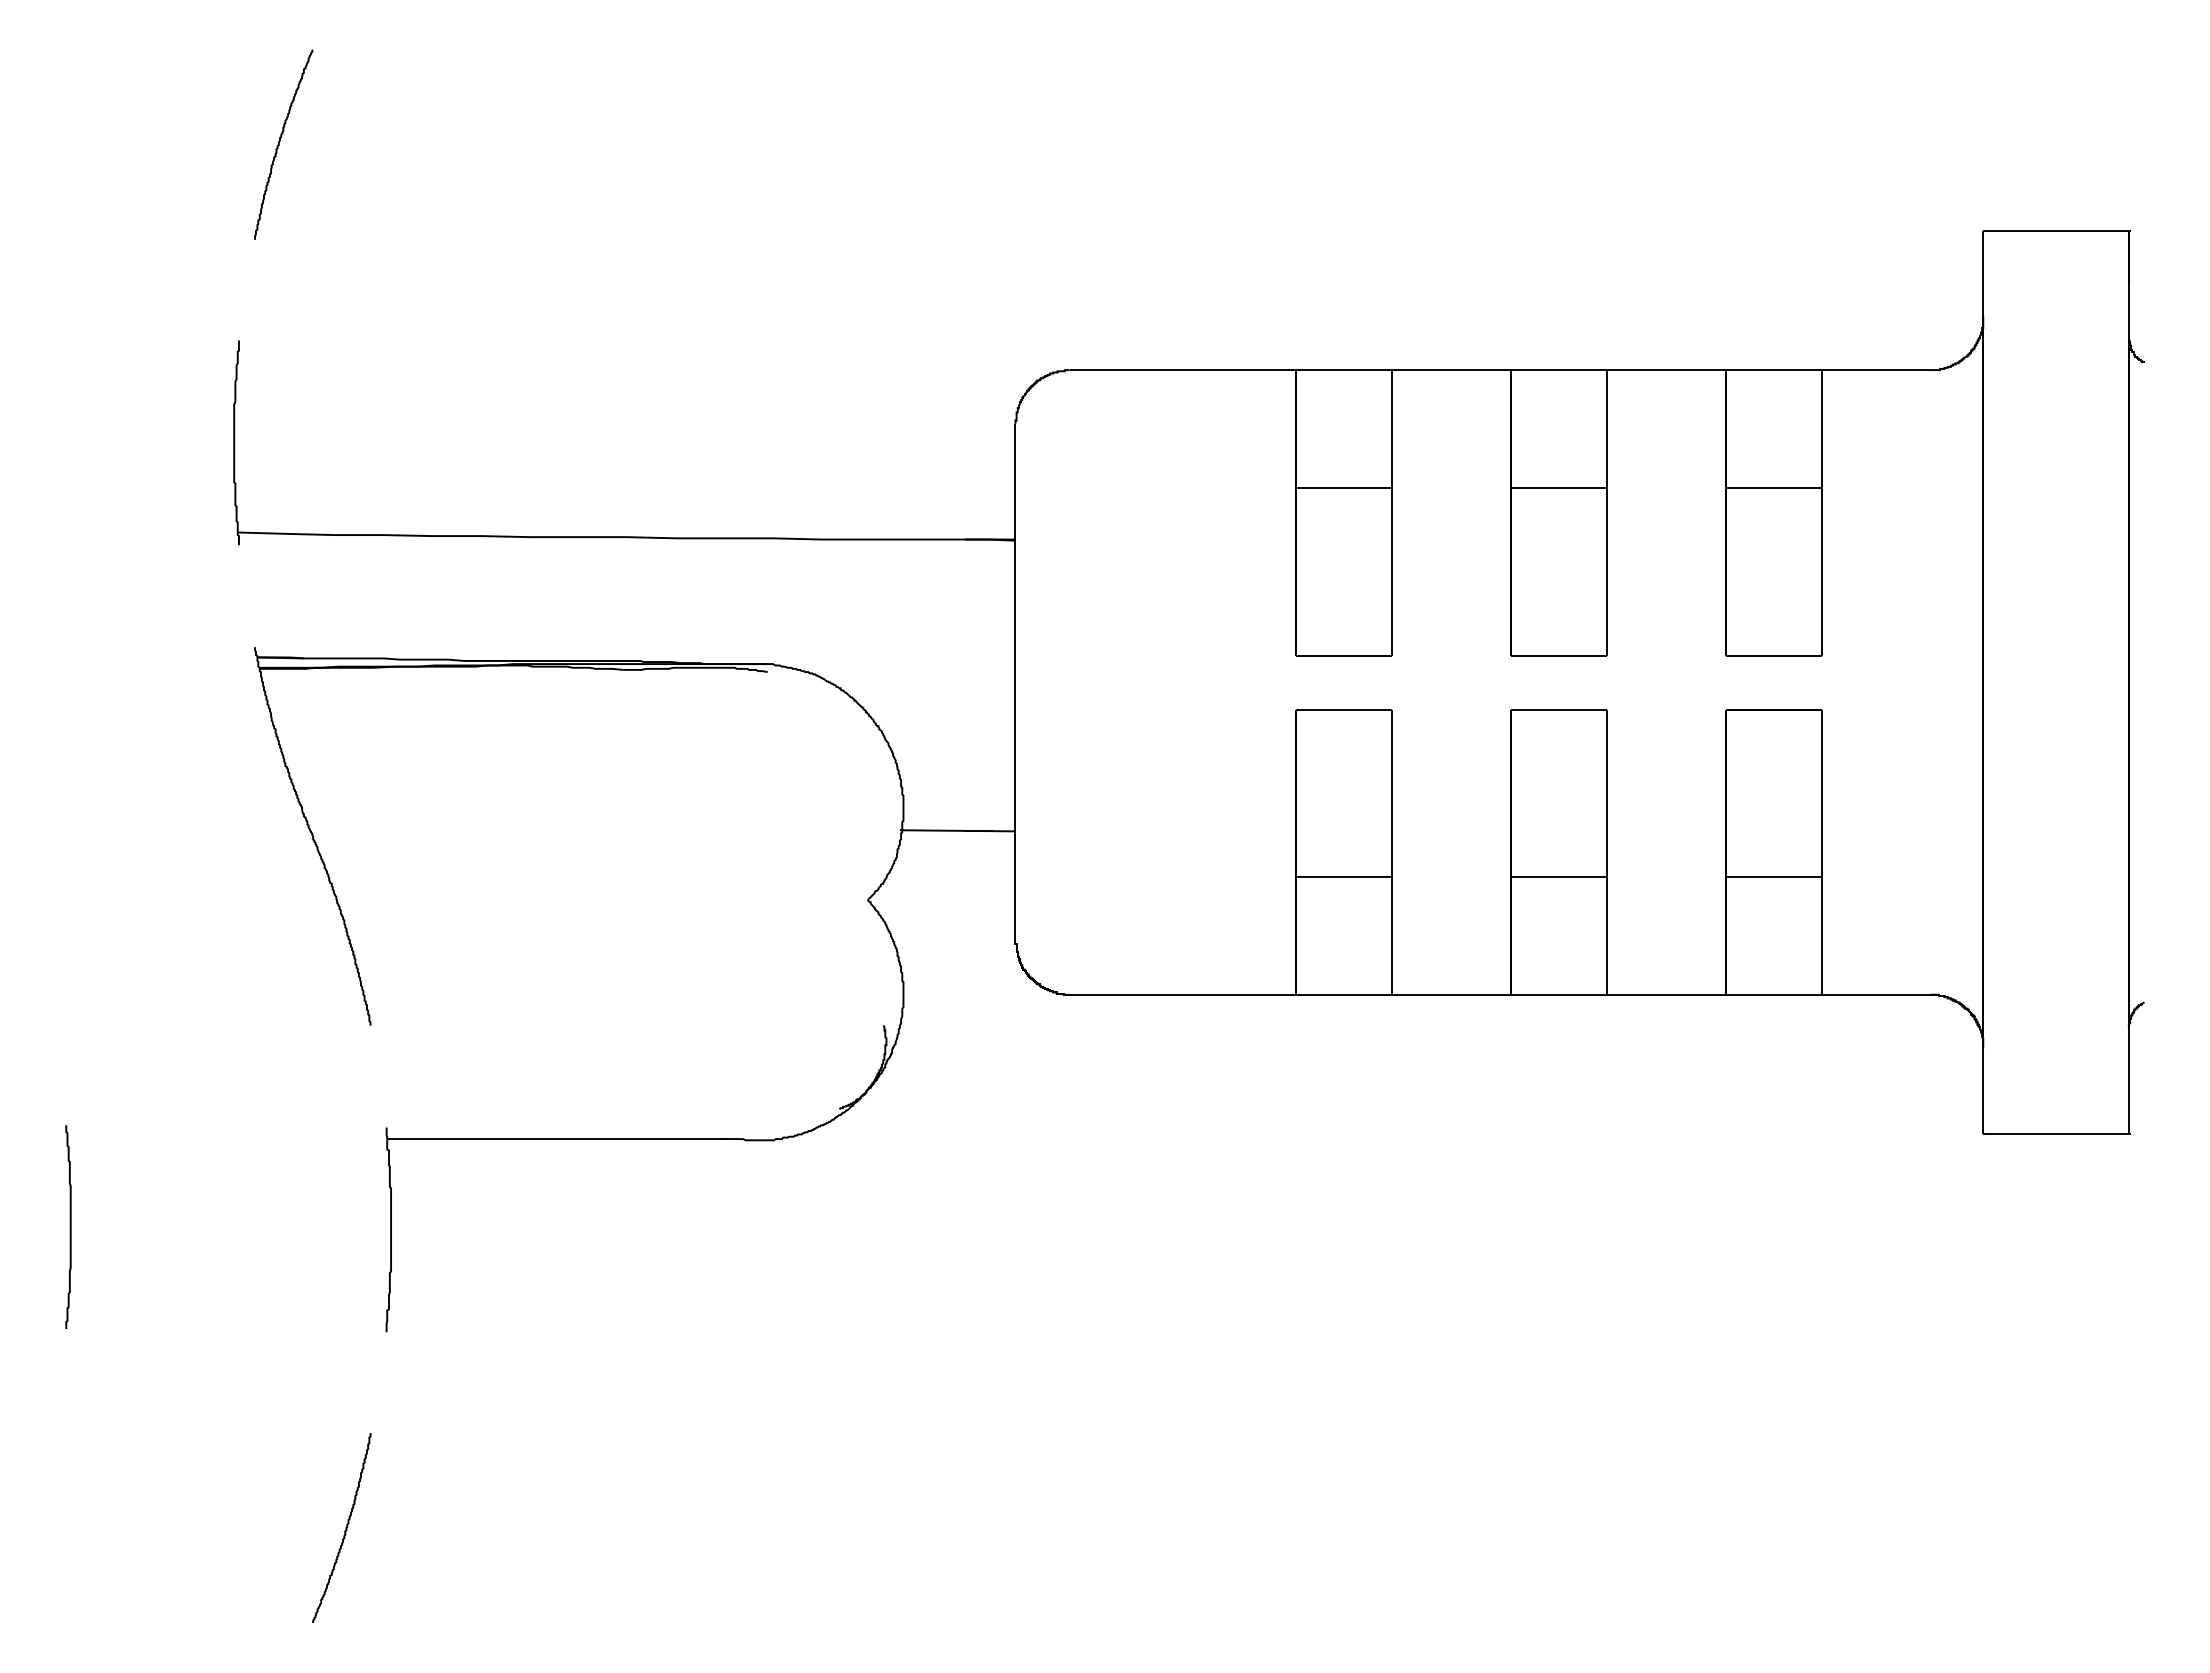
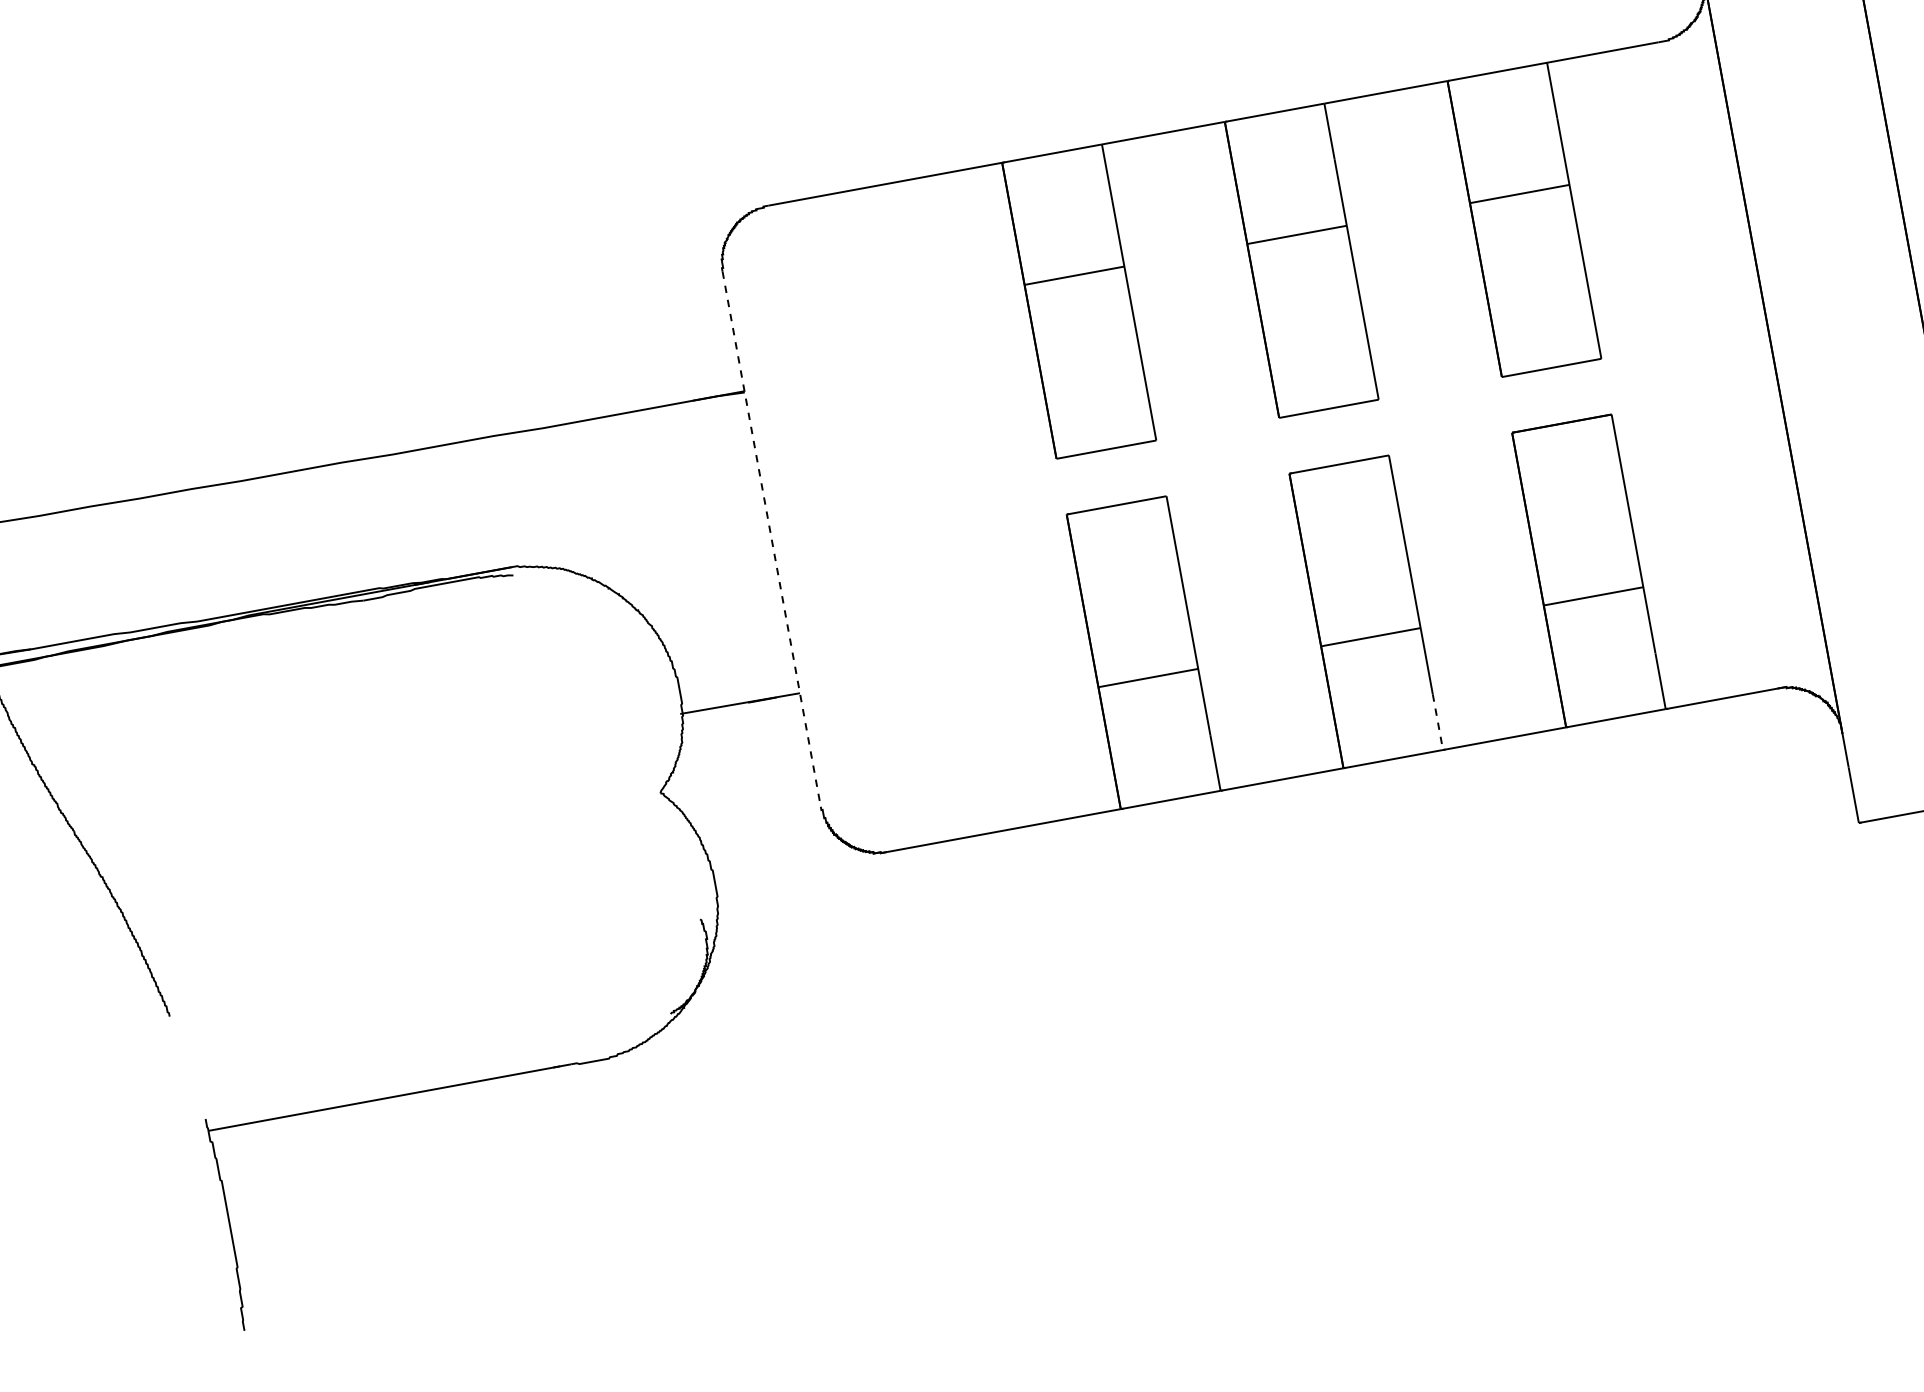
line: (1015, 682) -> (771, 539), solid -> dashed
line: (1606, 967) -> (1437, 721), solid -> dashed

